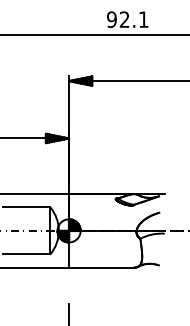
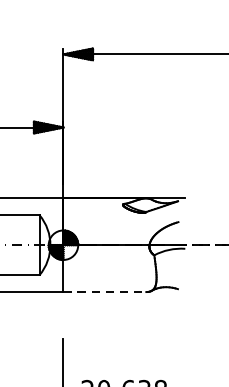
line: (101, 267) -> (104, 291), solid -> dashed

